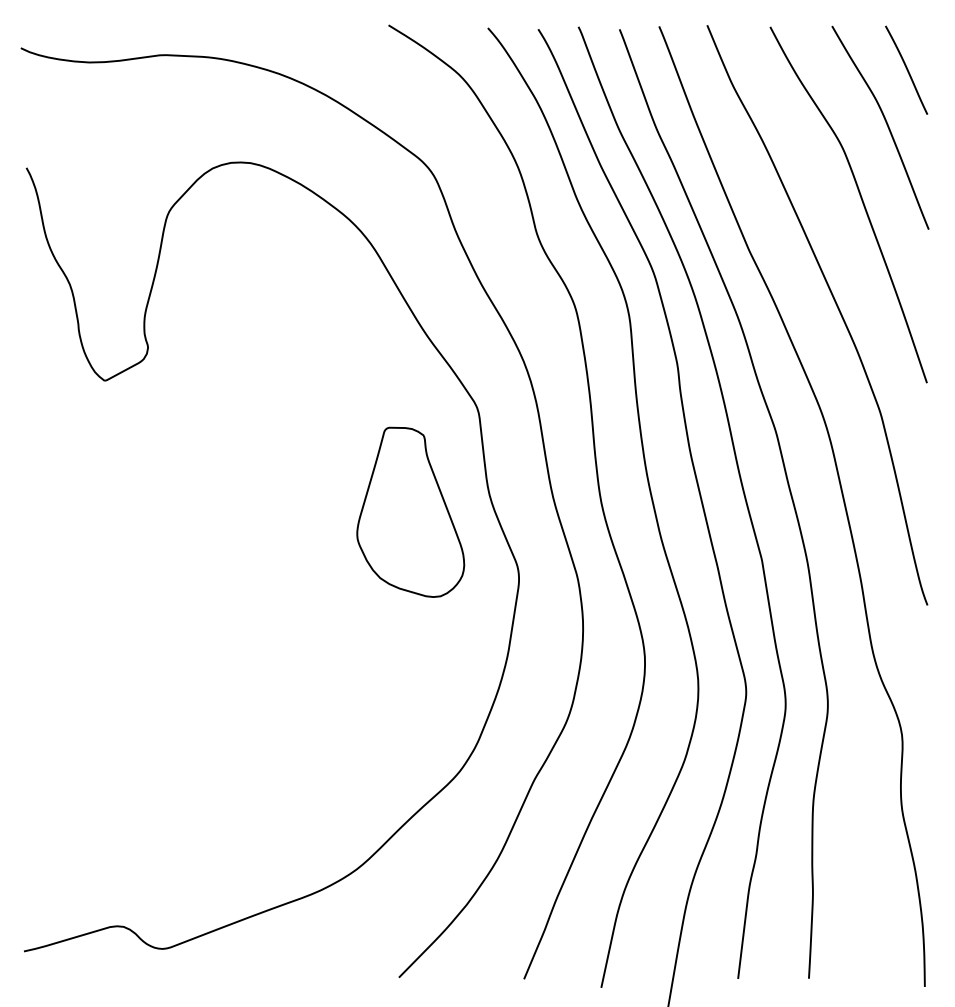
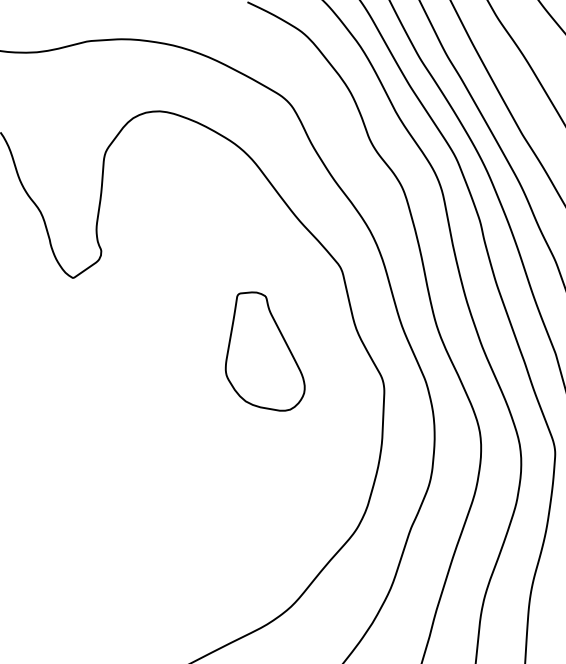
part: (410, 511) -> (262, 351), moved

